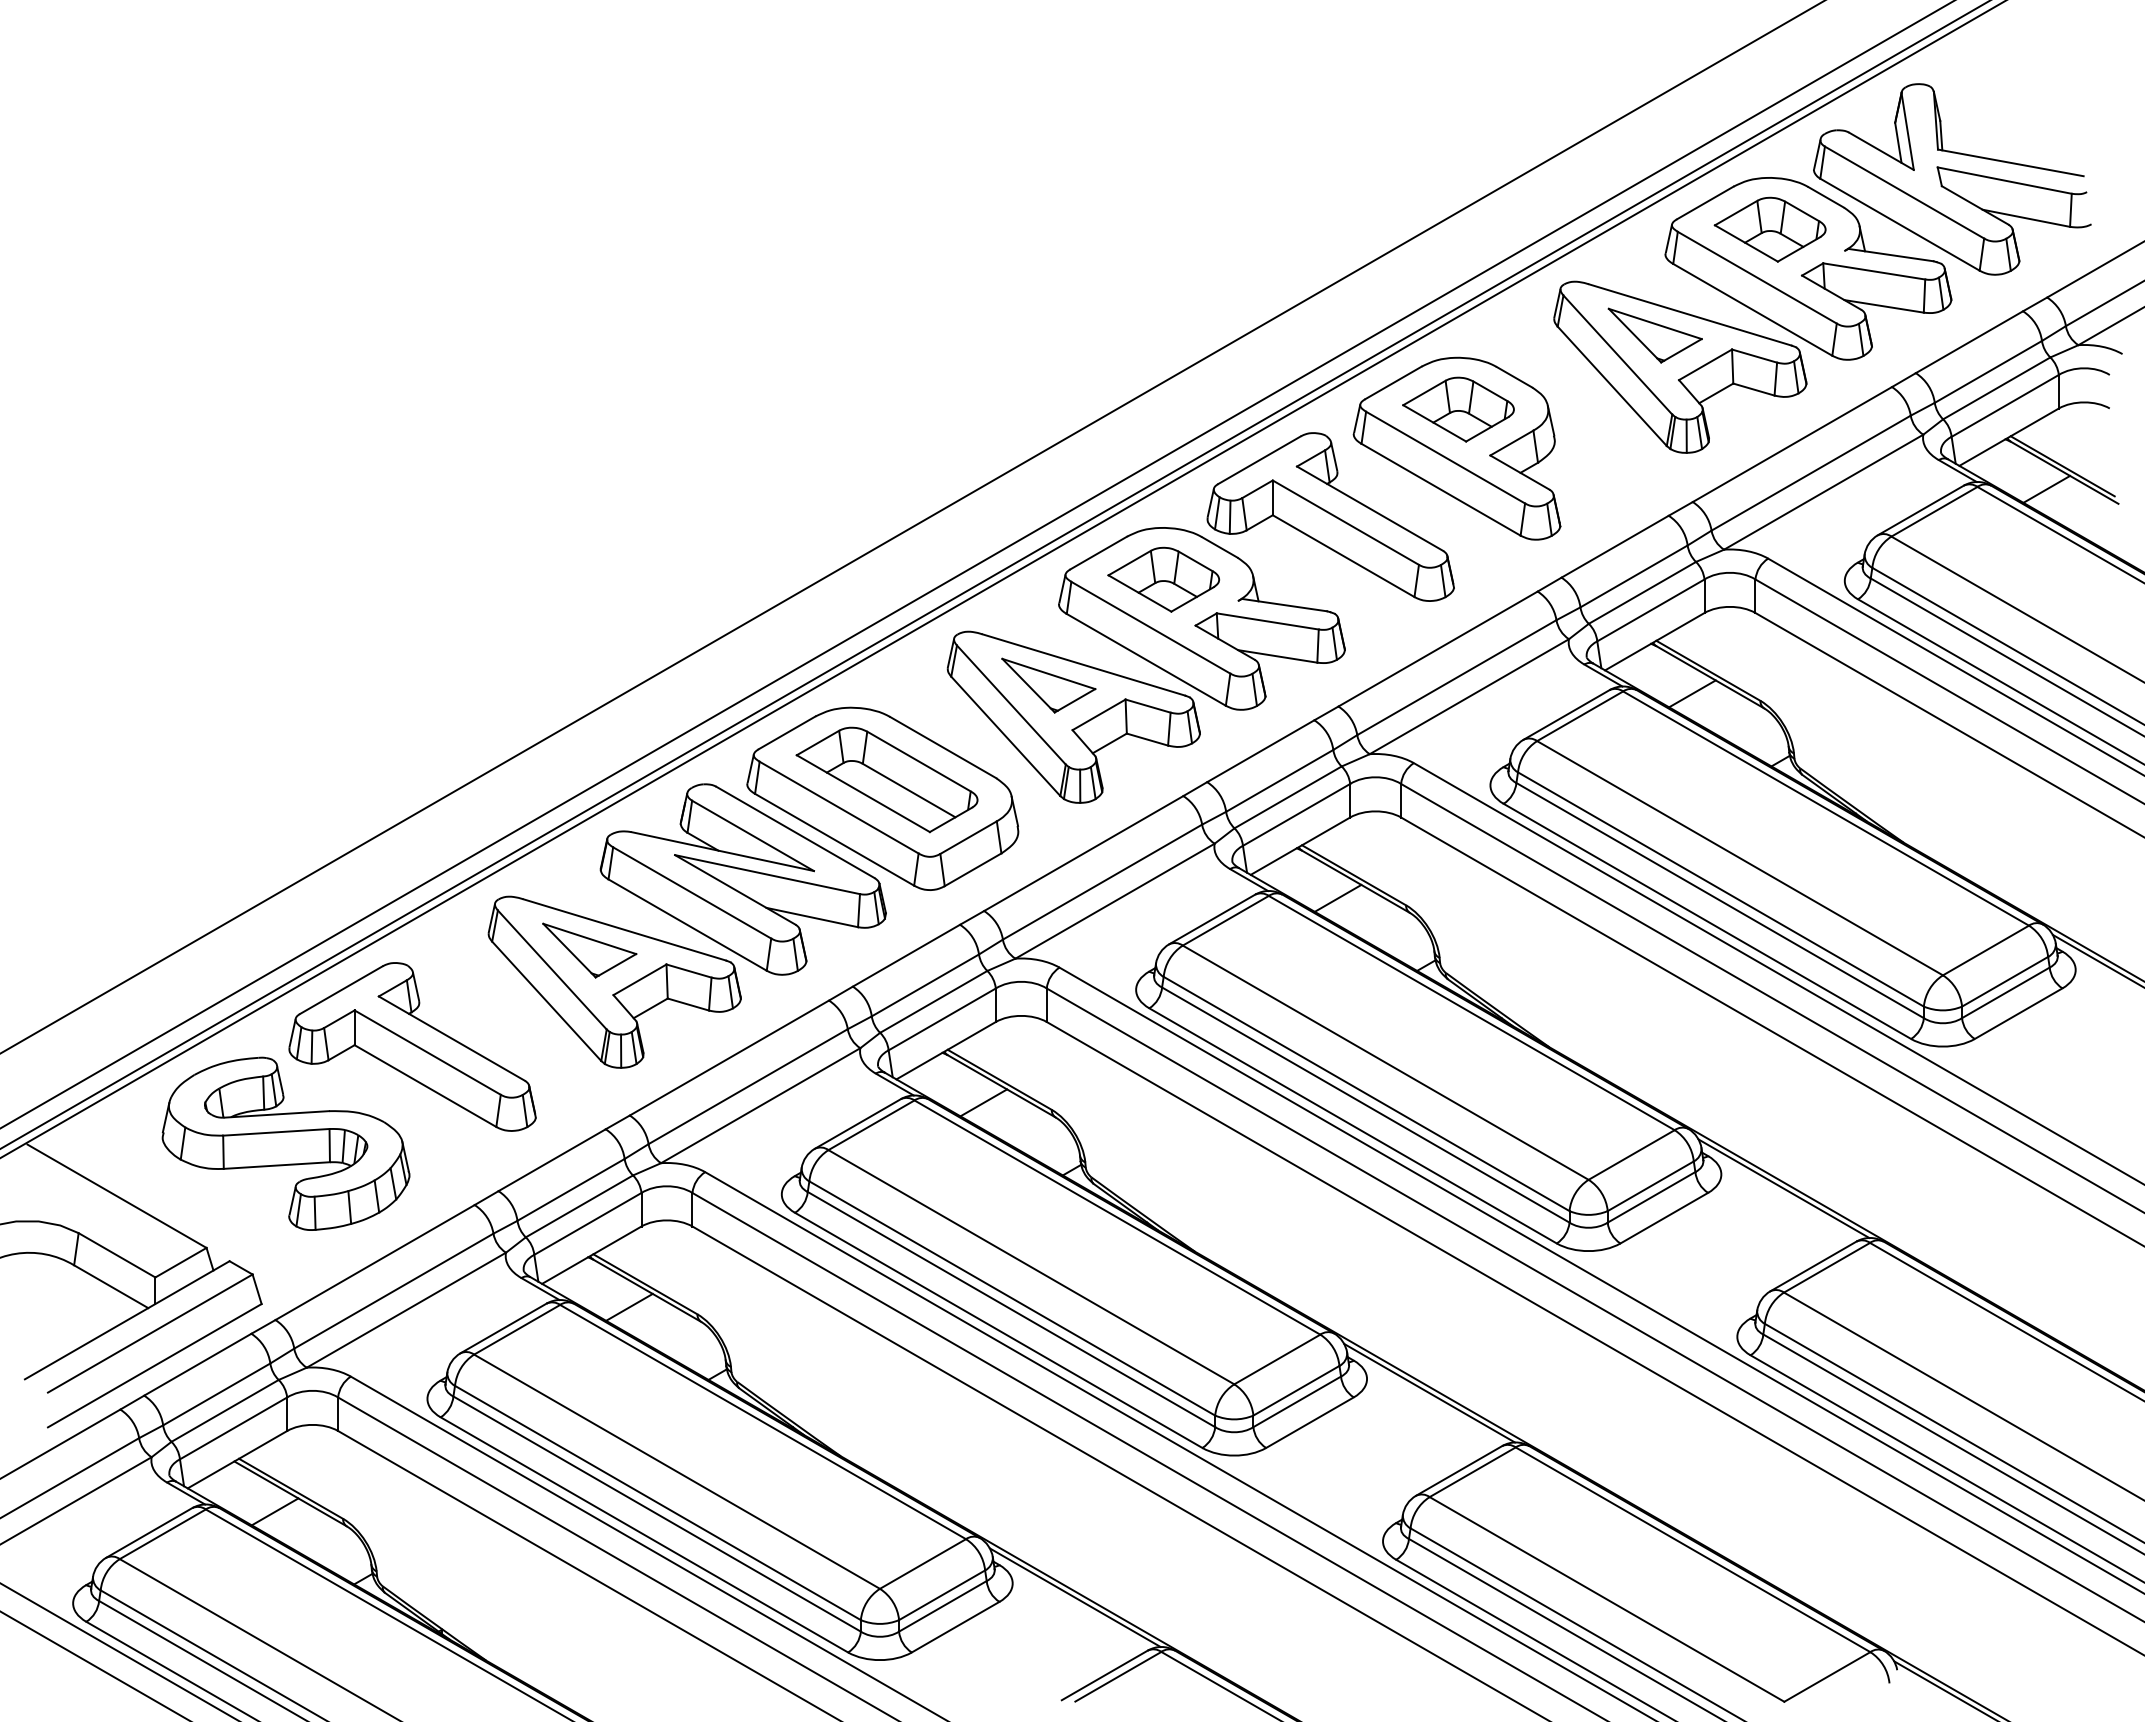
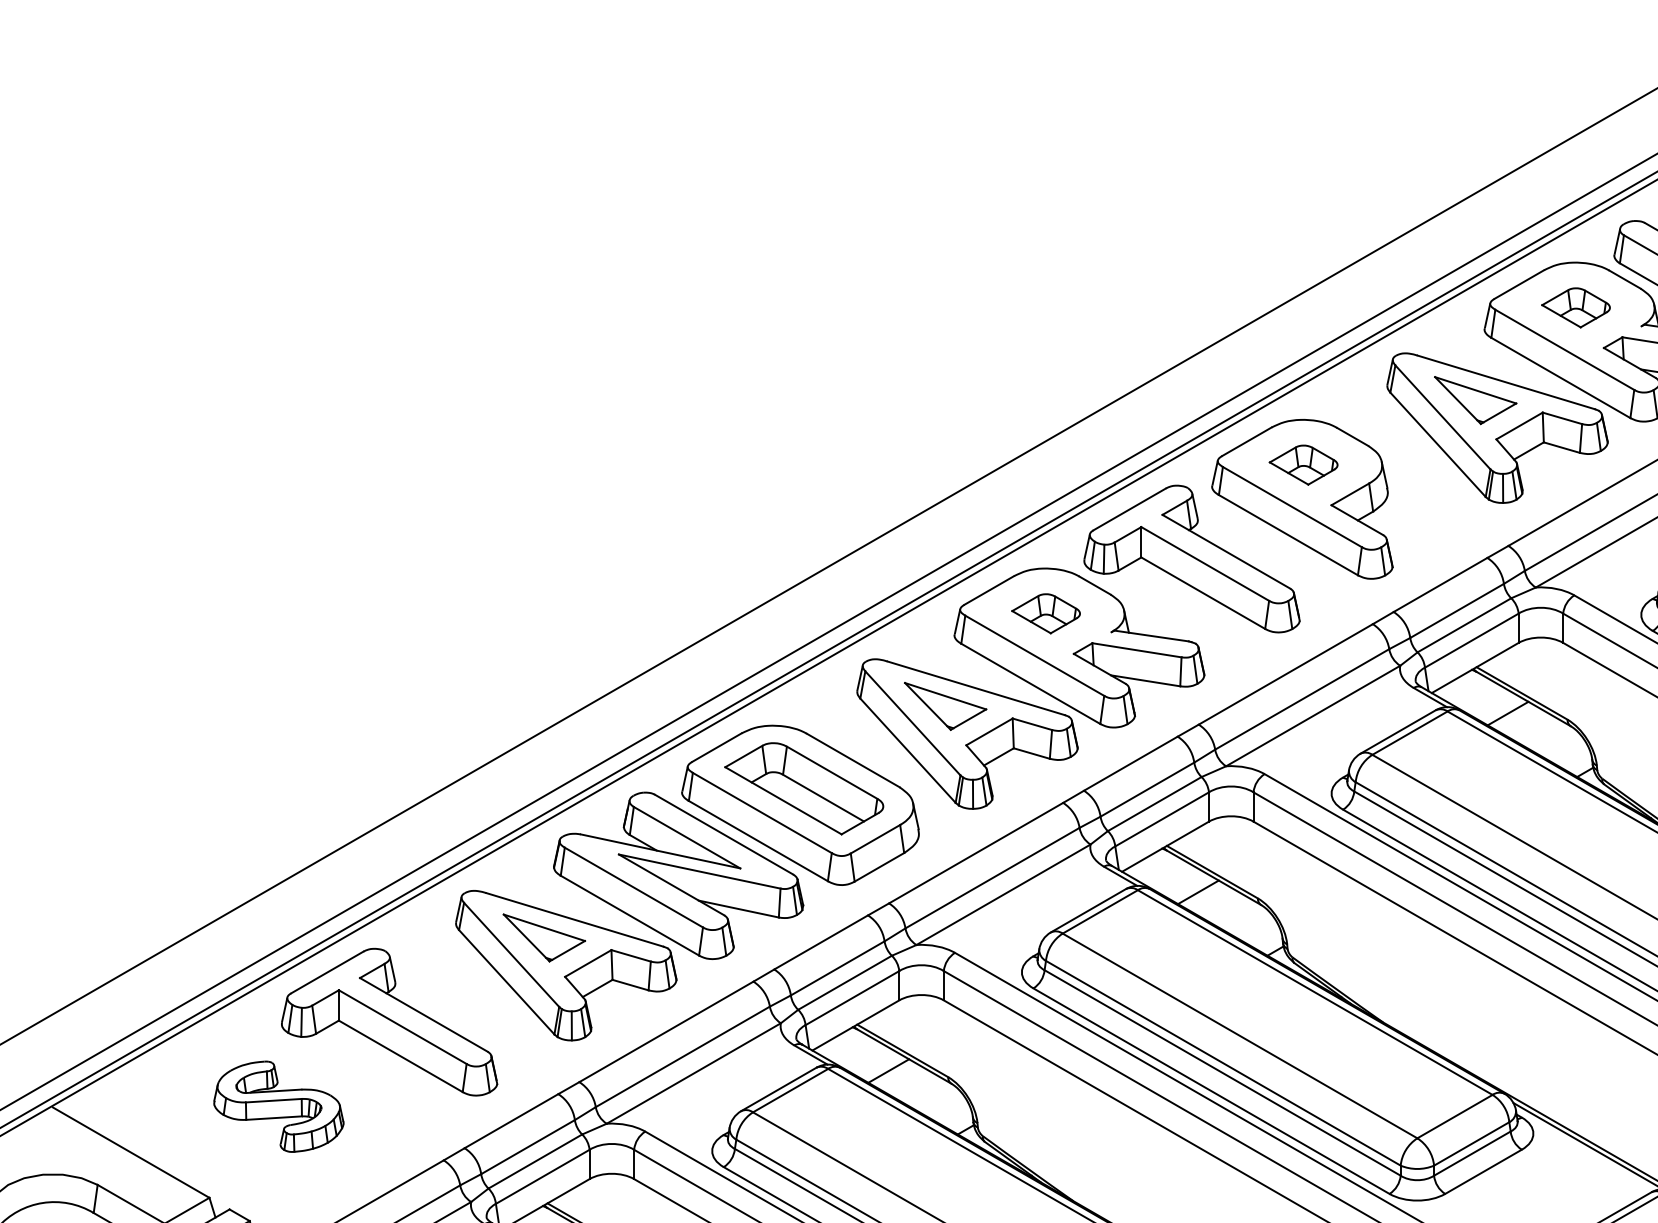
part: (1769, 229) -> (1575, 307), size x0.7
part: (1458, 409) -> (1303, 465), size x0.7
part: (1163, 579) -> (1045, 613), size x0.7
part: (285, 1143) -> (278, 1106), size x0.6

